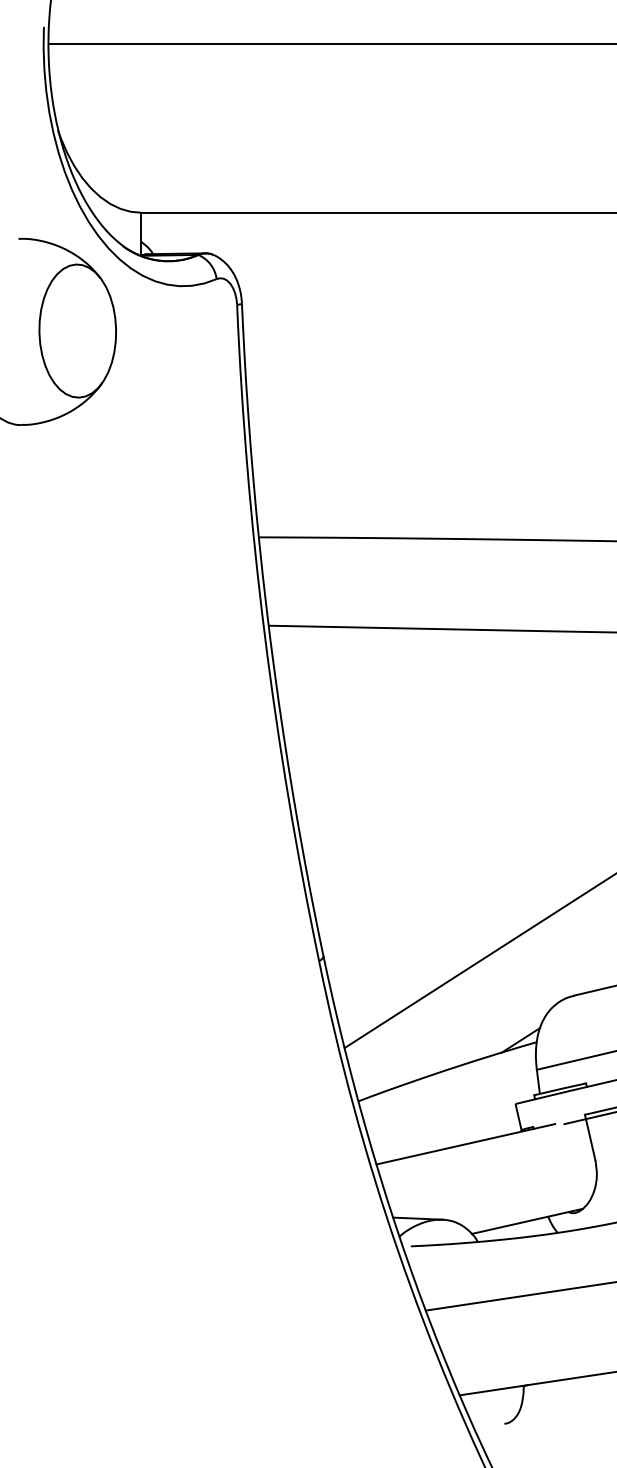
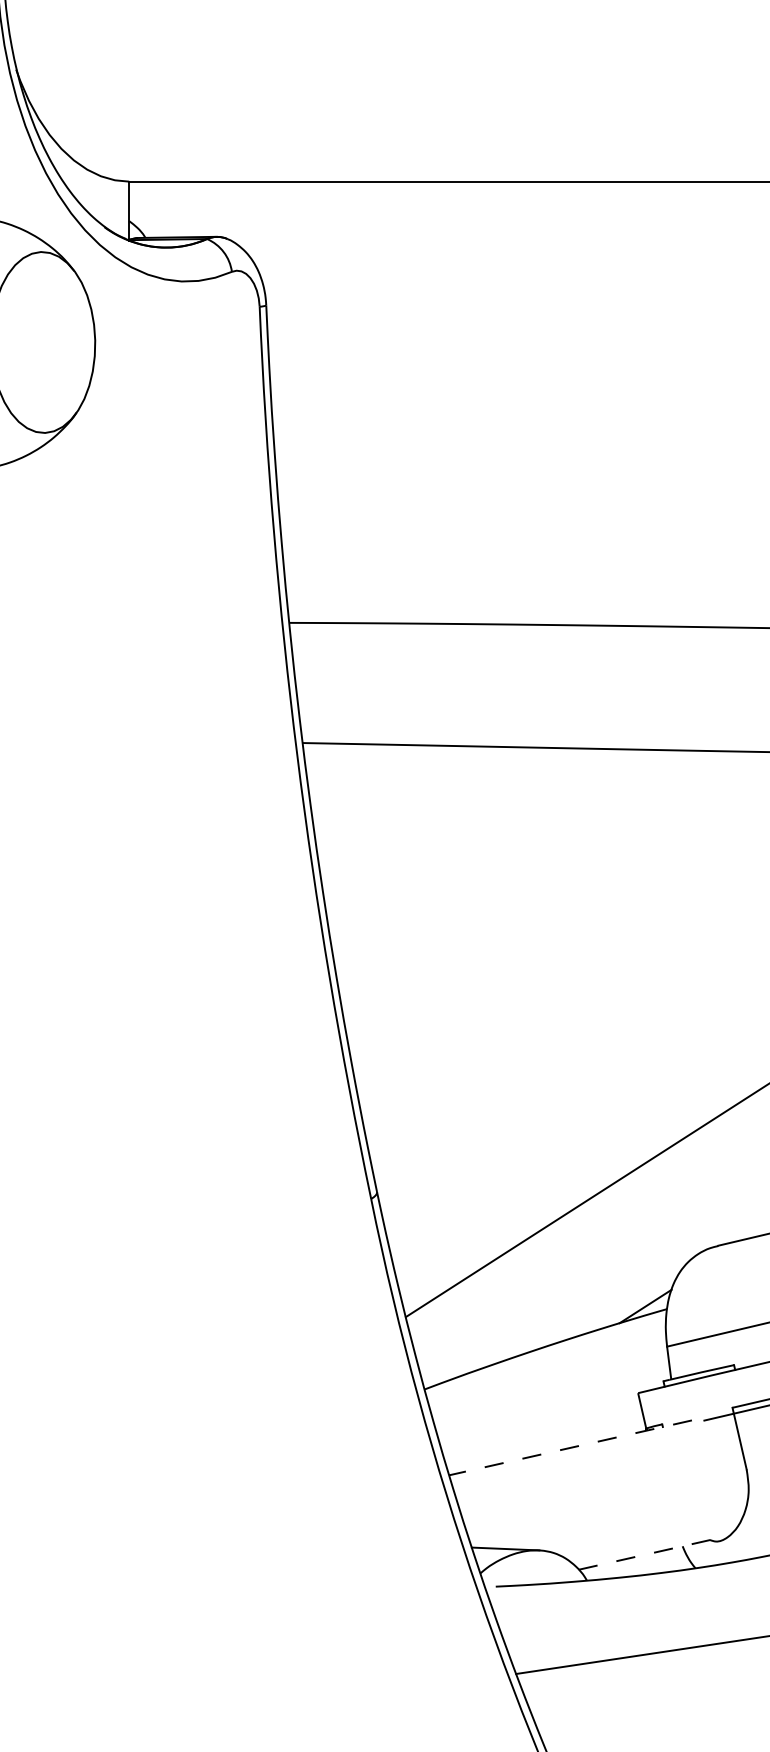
line: (465, 1144) -> (570, 1448), solid -> dashed
line: (527, 1221) -> (654, 1552), solid -> dashed

